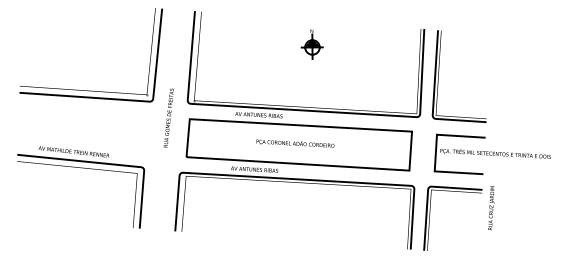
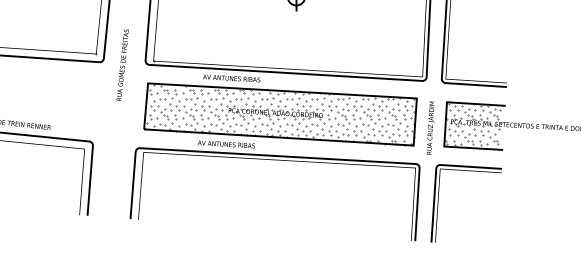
text: (168, 117) -> (122, 64), moved
hatch: (297, 144) -> (278, 114), added
hatch: (458, 152) -> (473, 123), added
text: (491, 207) -> (430, 127), moved

